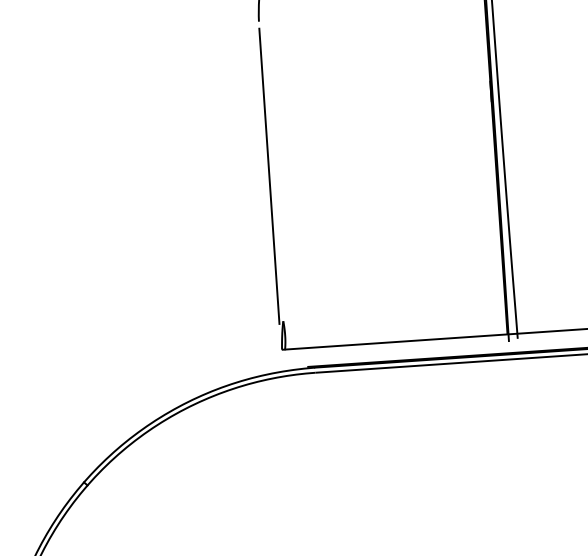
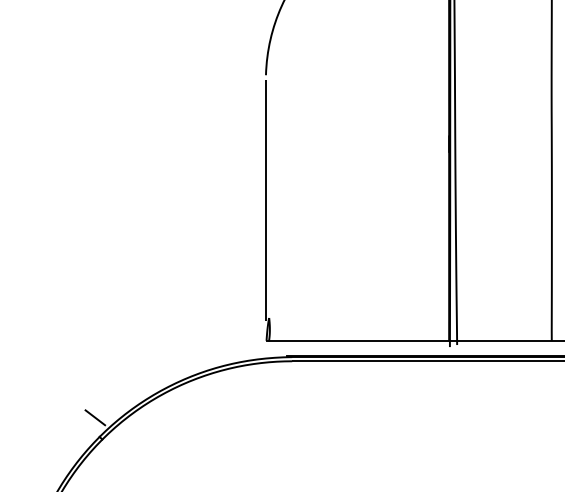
line: (77, 458) -> (95, 417), added

